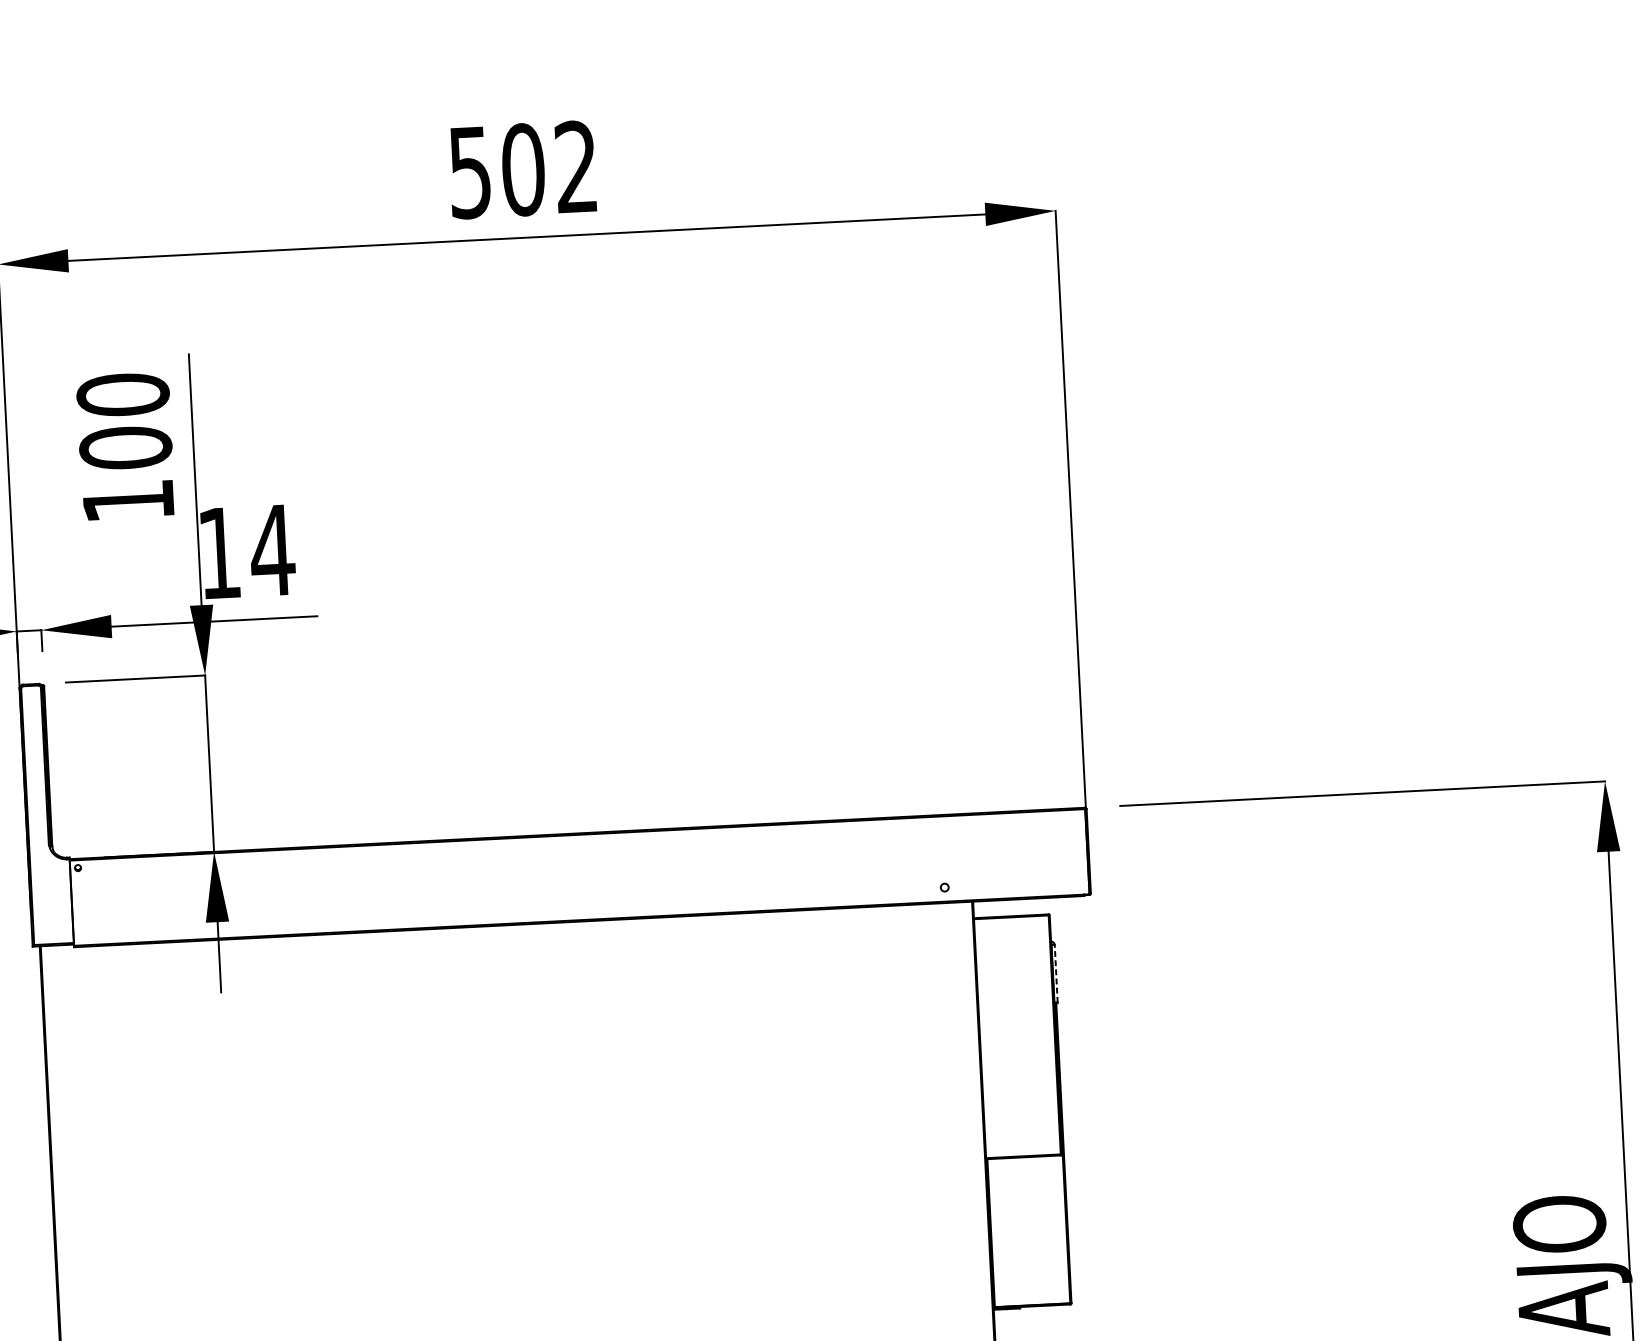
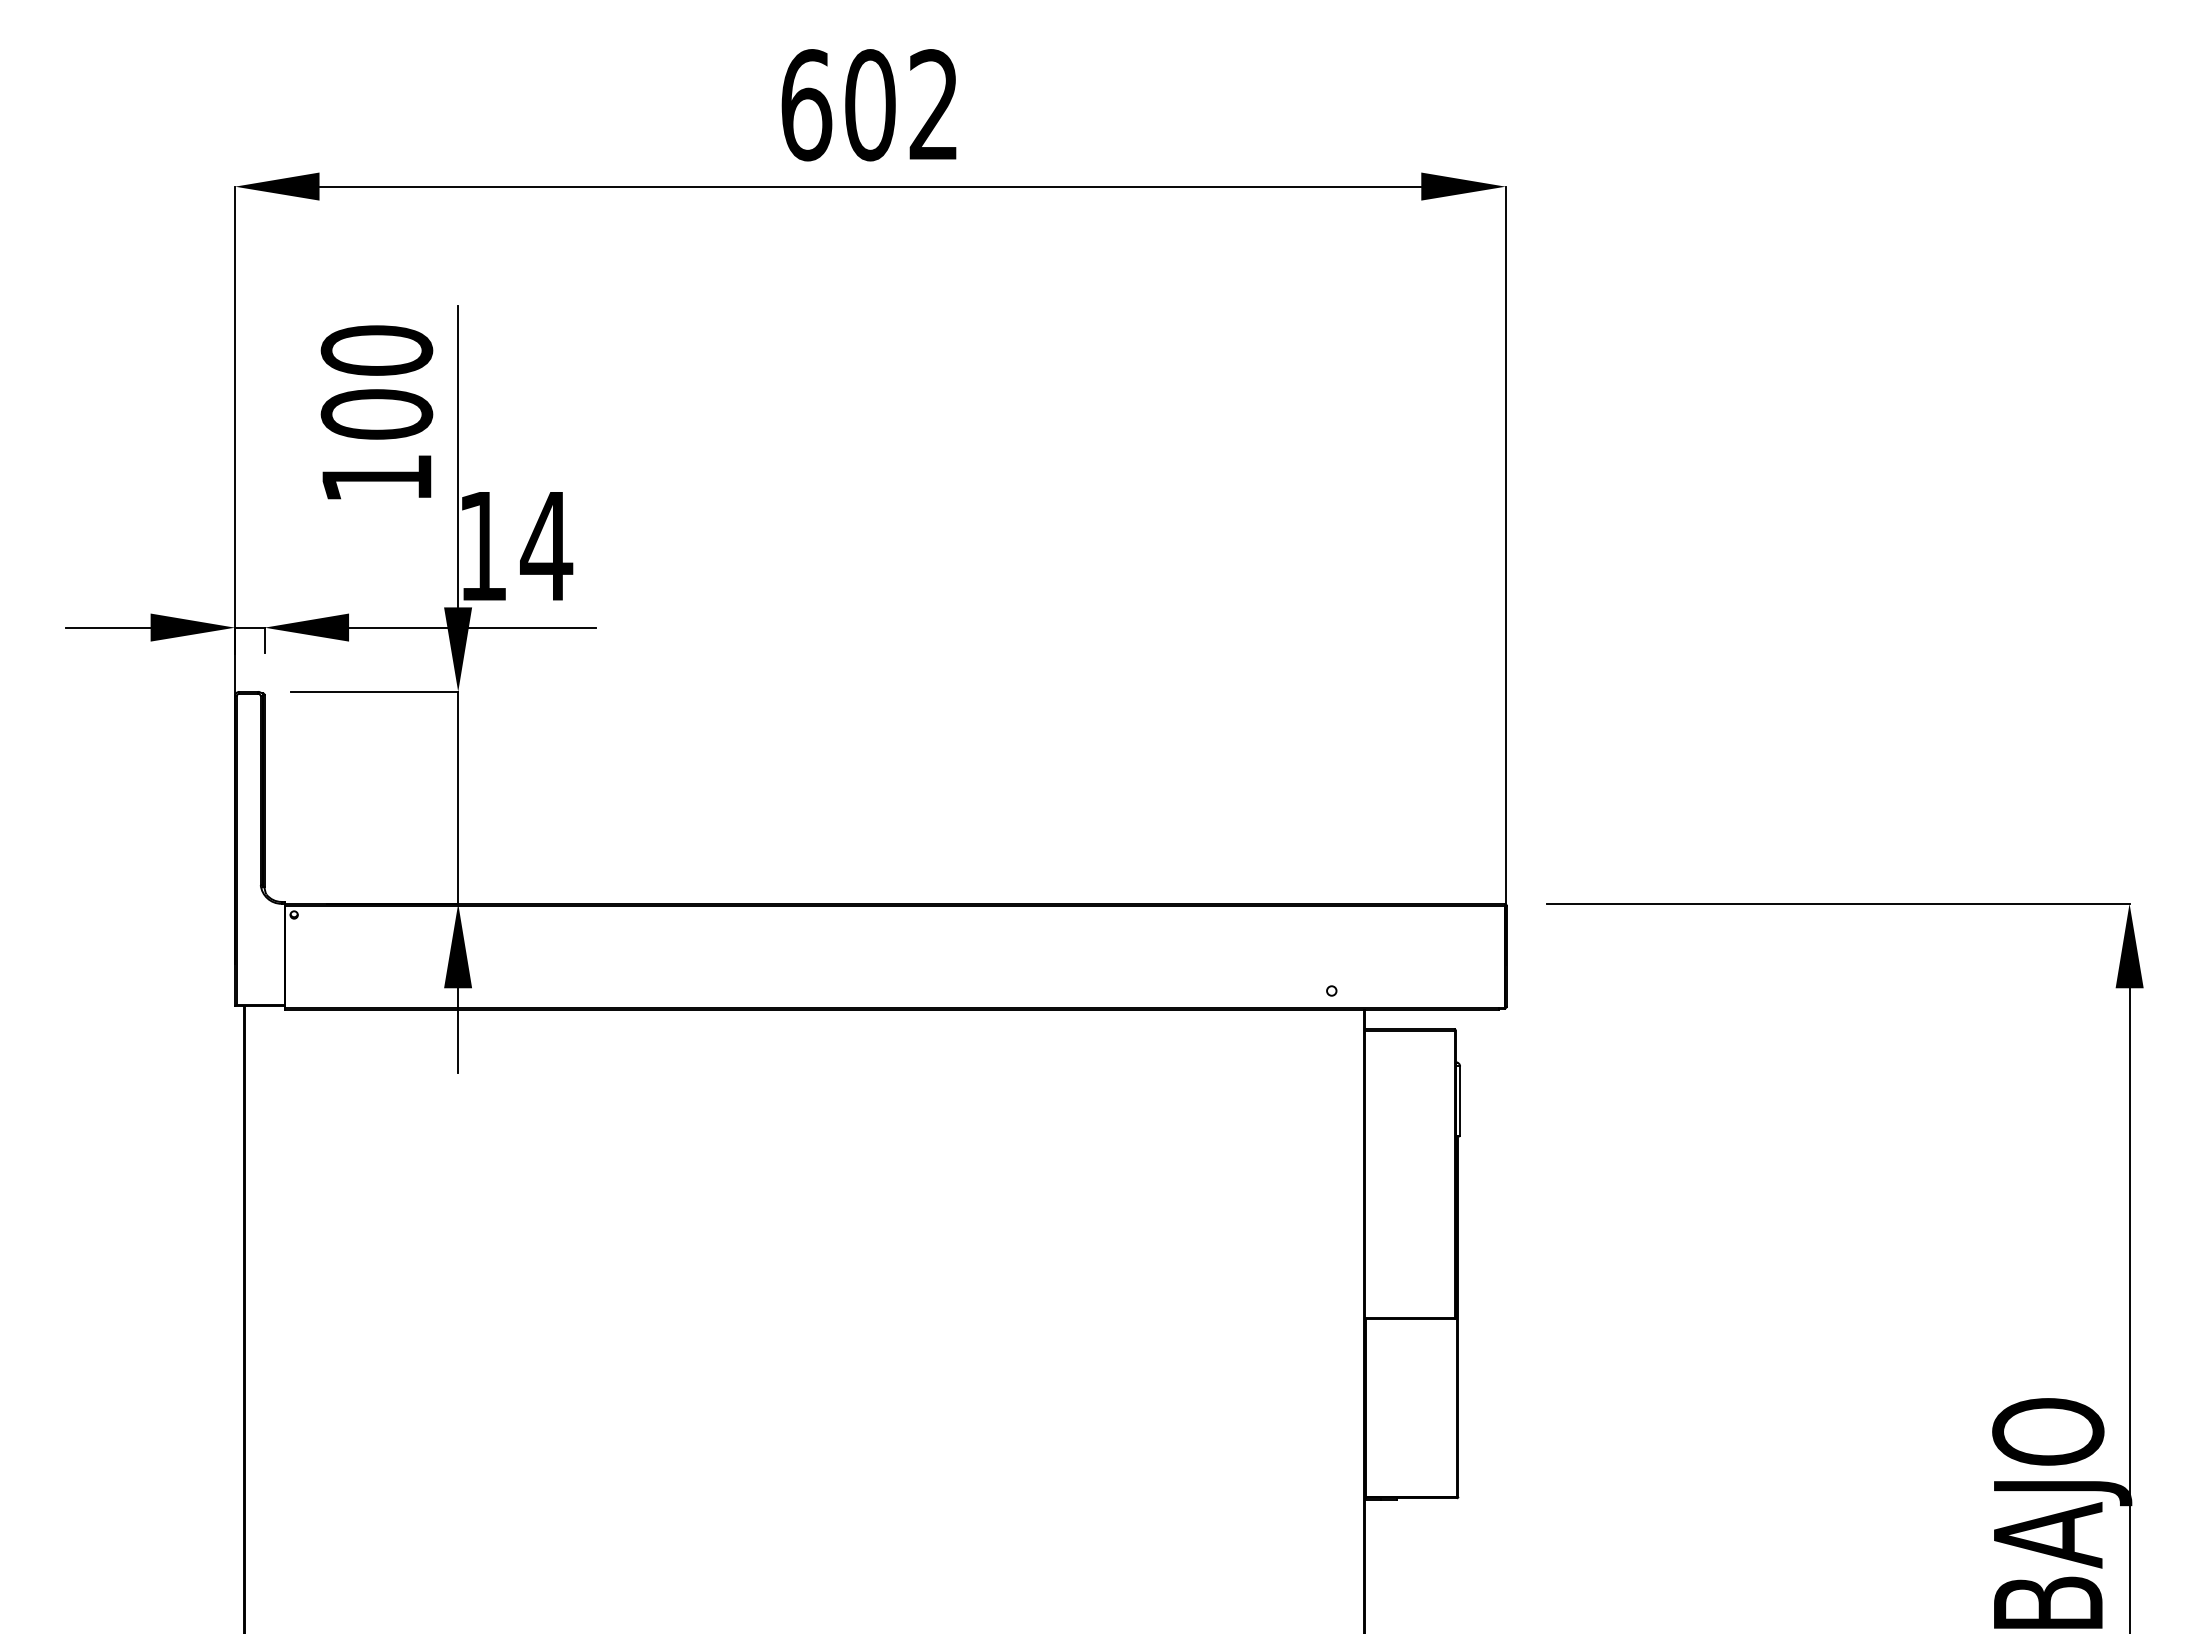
text: (470, 172) -> (806, 105), 502 -> 602
line: (1056, 974) -> (1460, 1101), dashed -> solid

